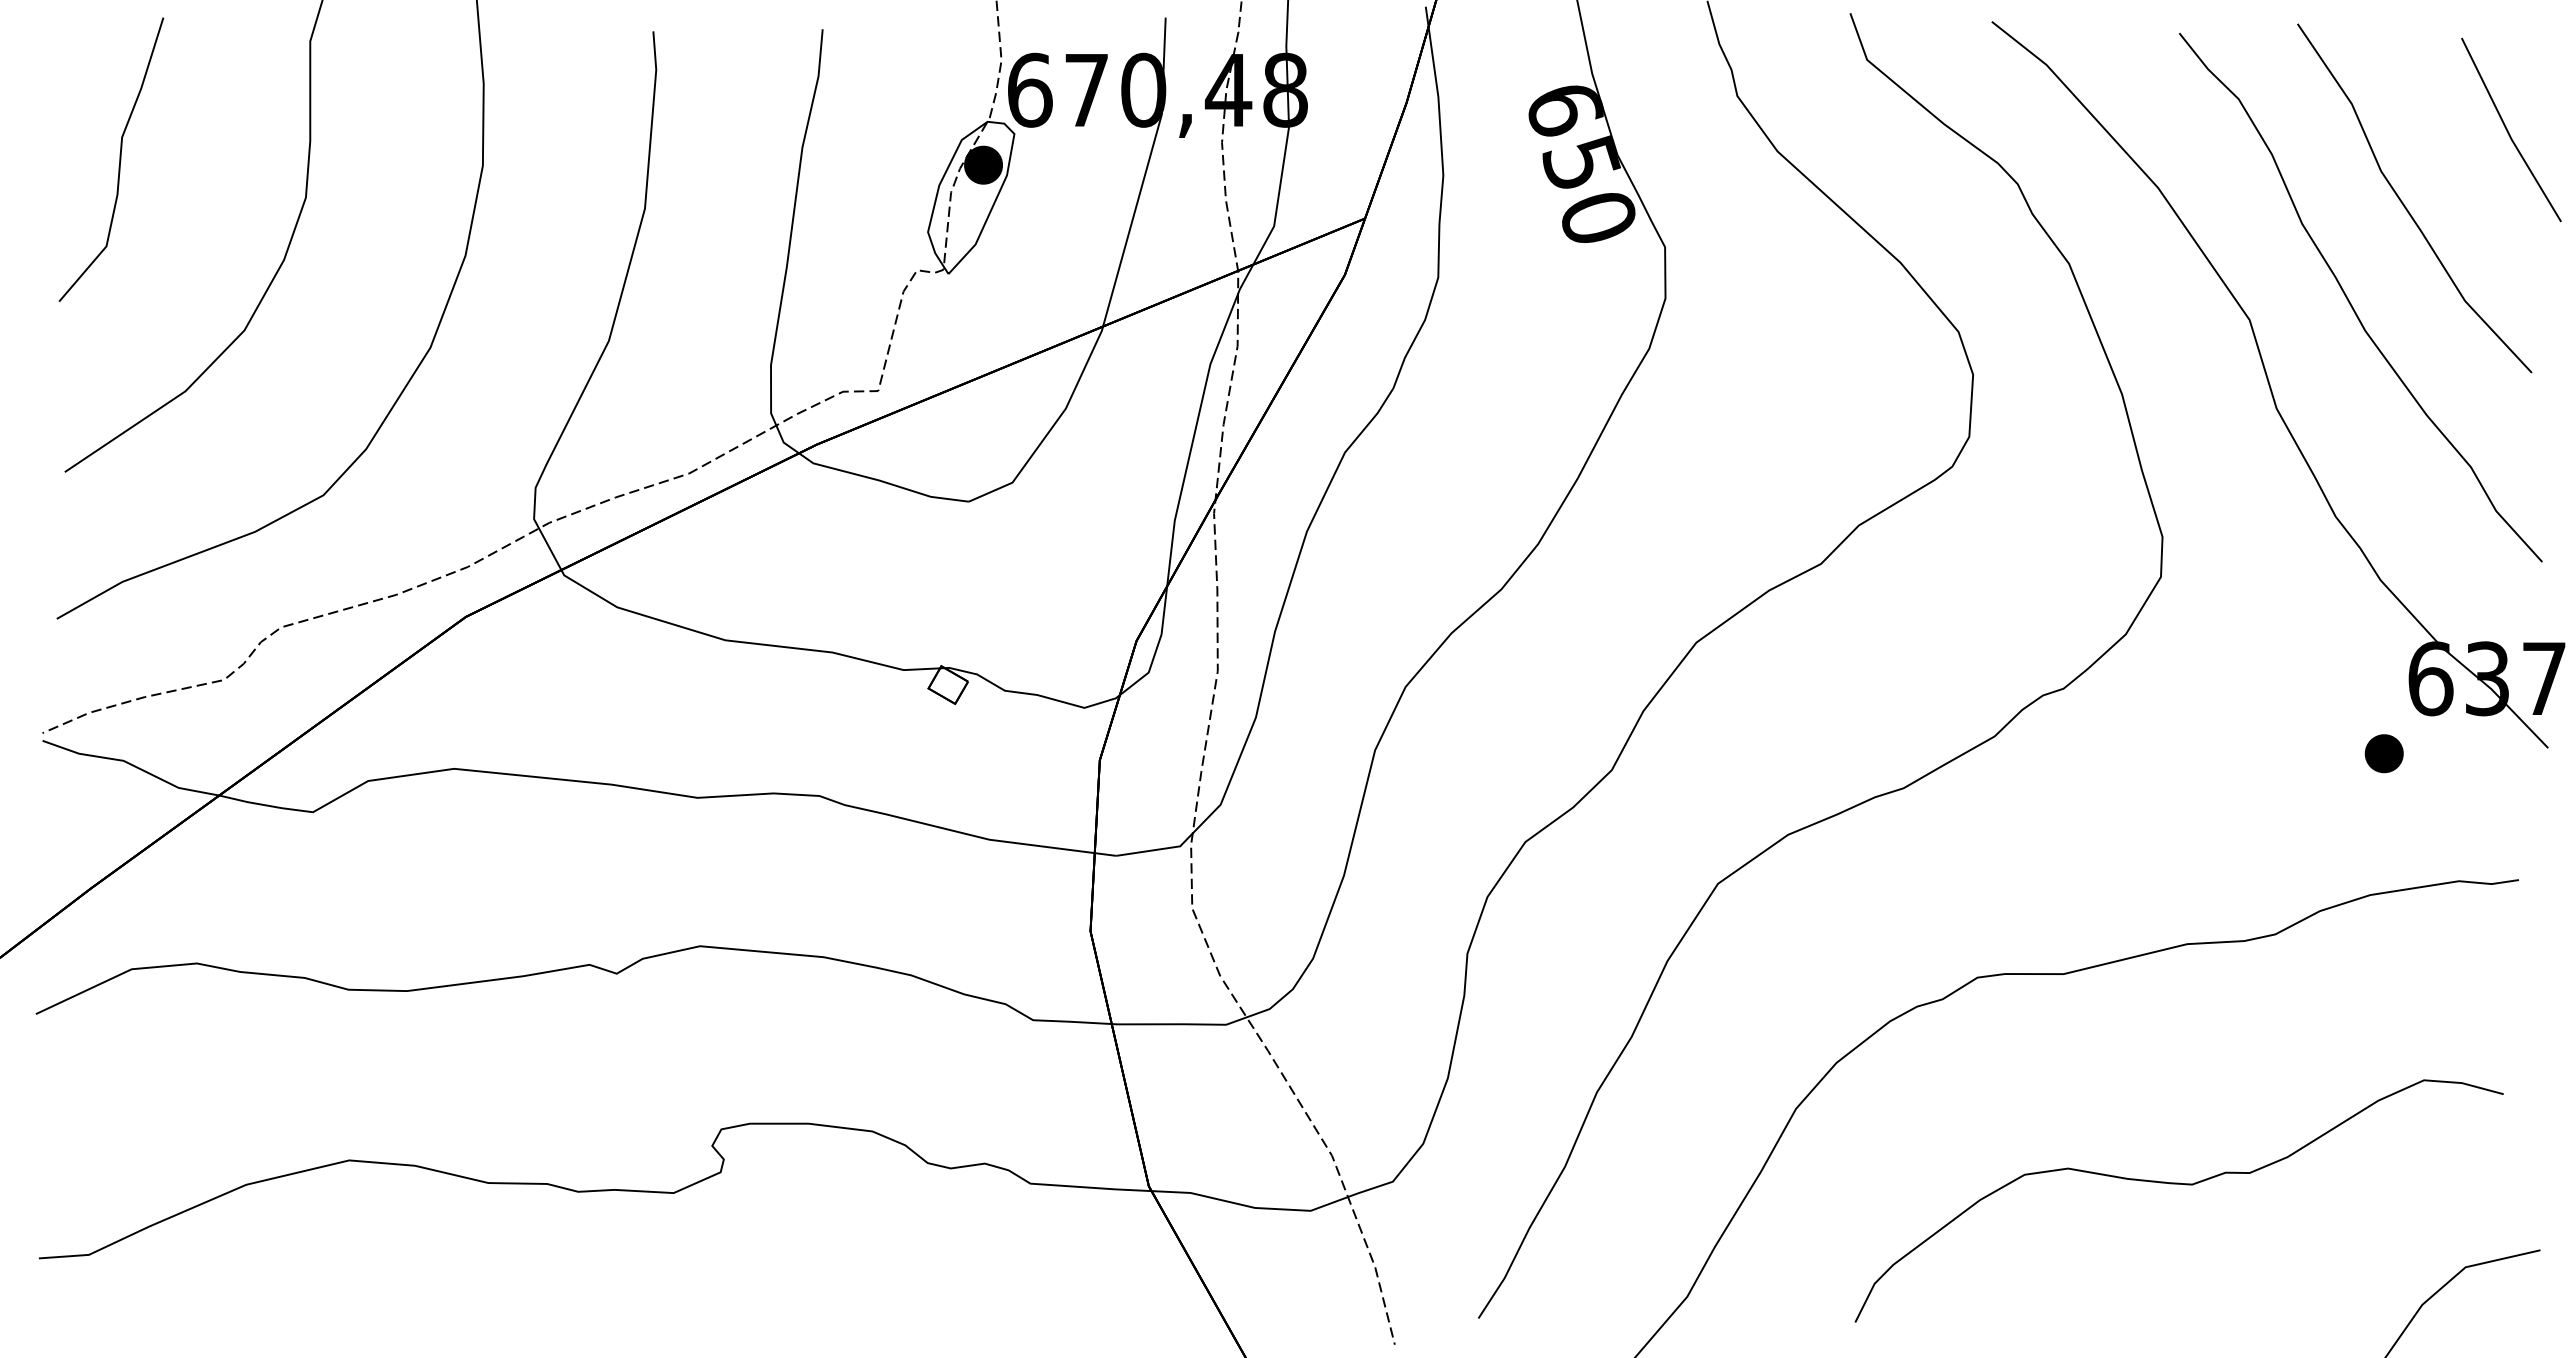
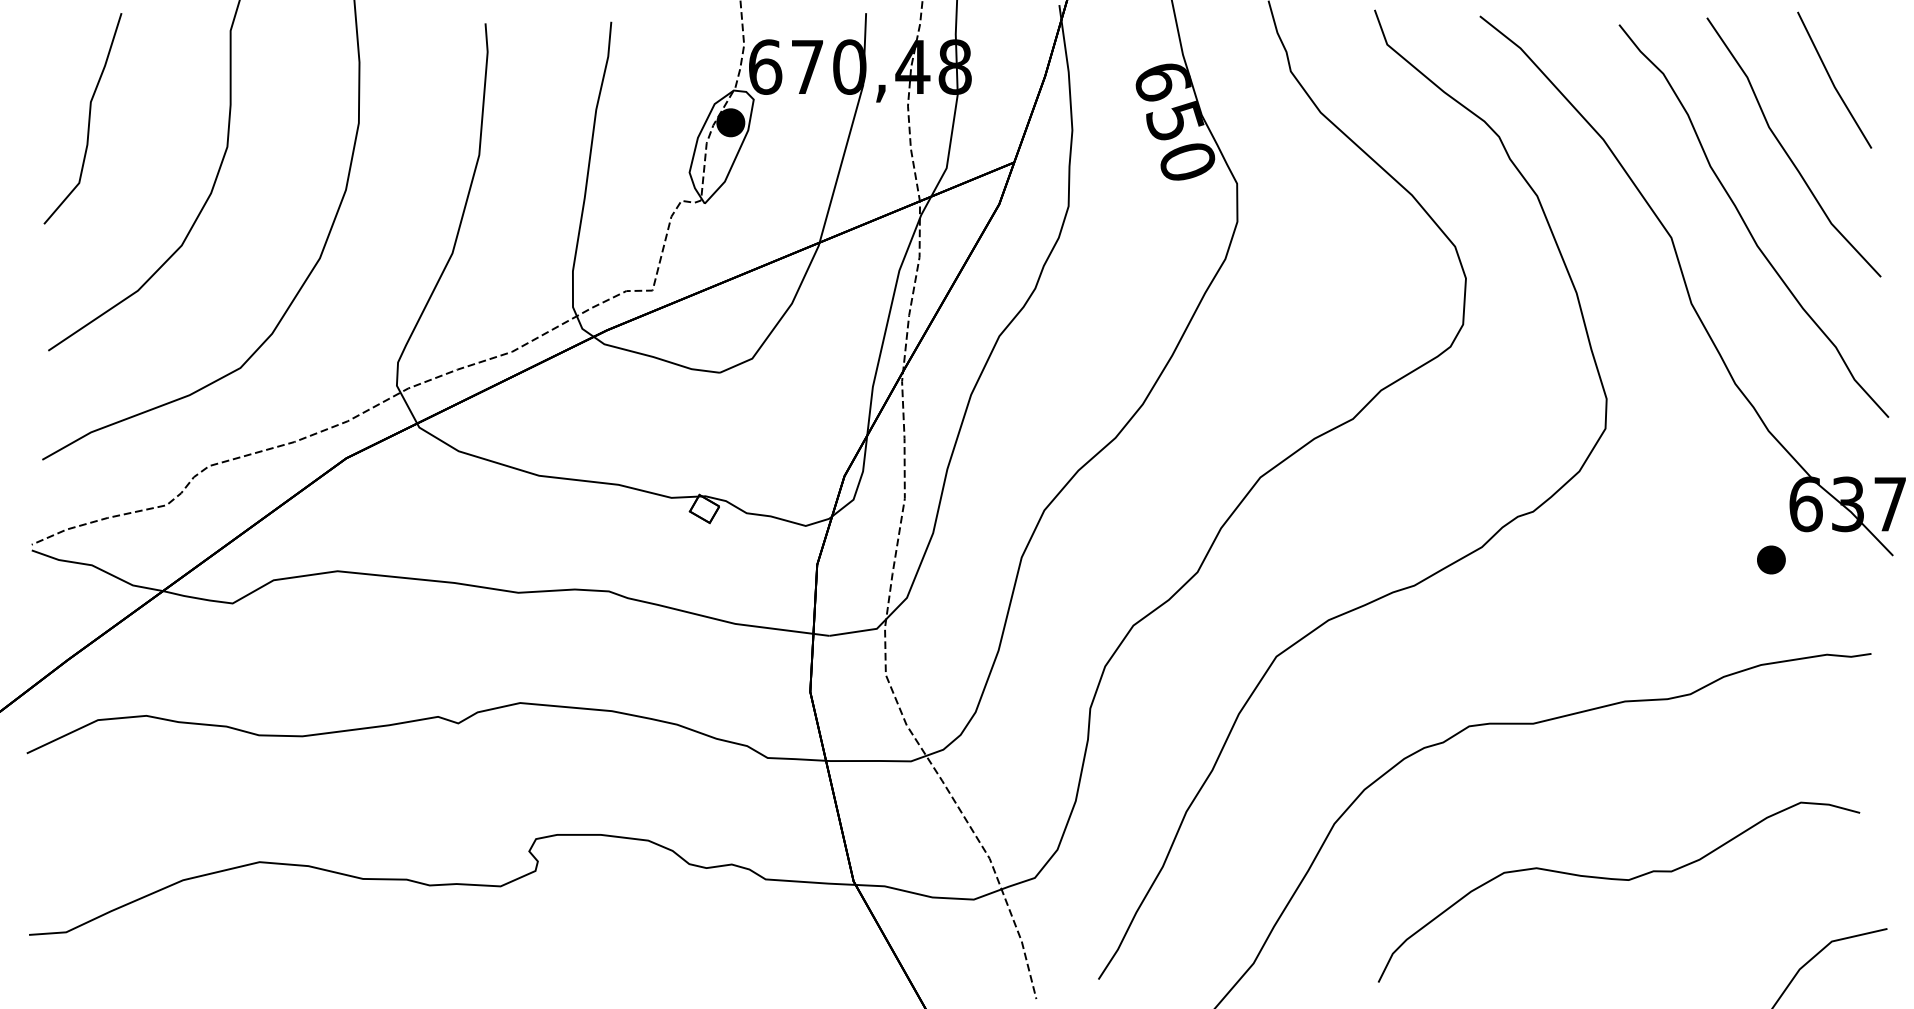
part: (2511, 129) -> (1834, 79), moved

